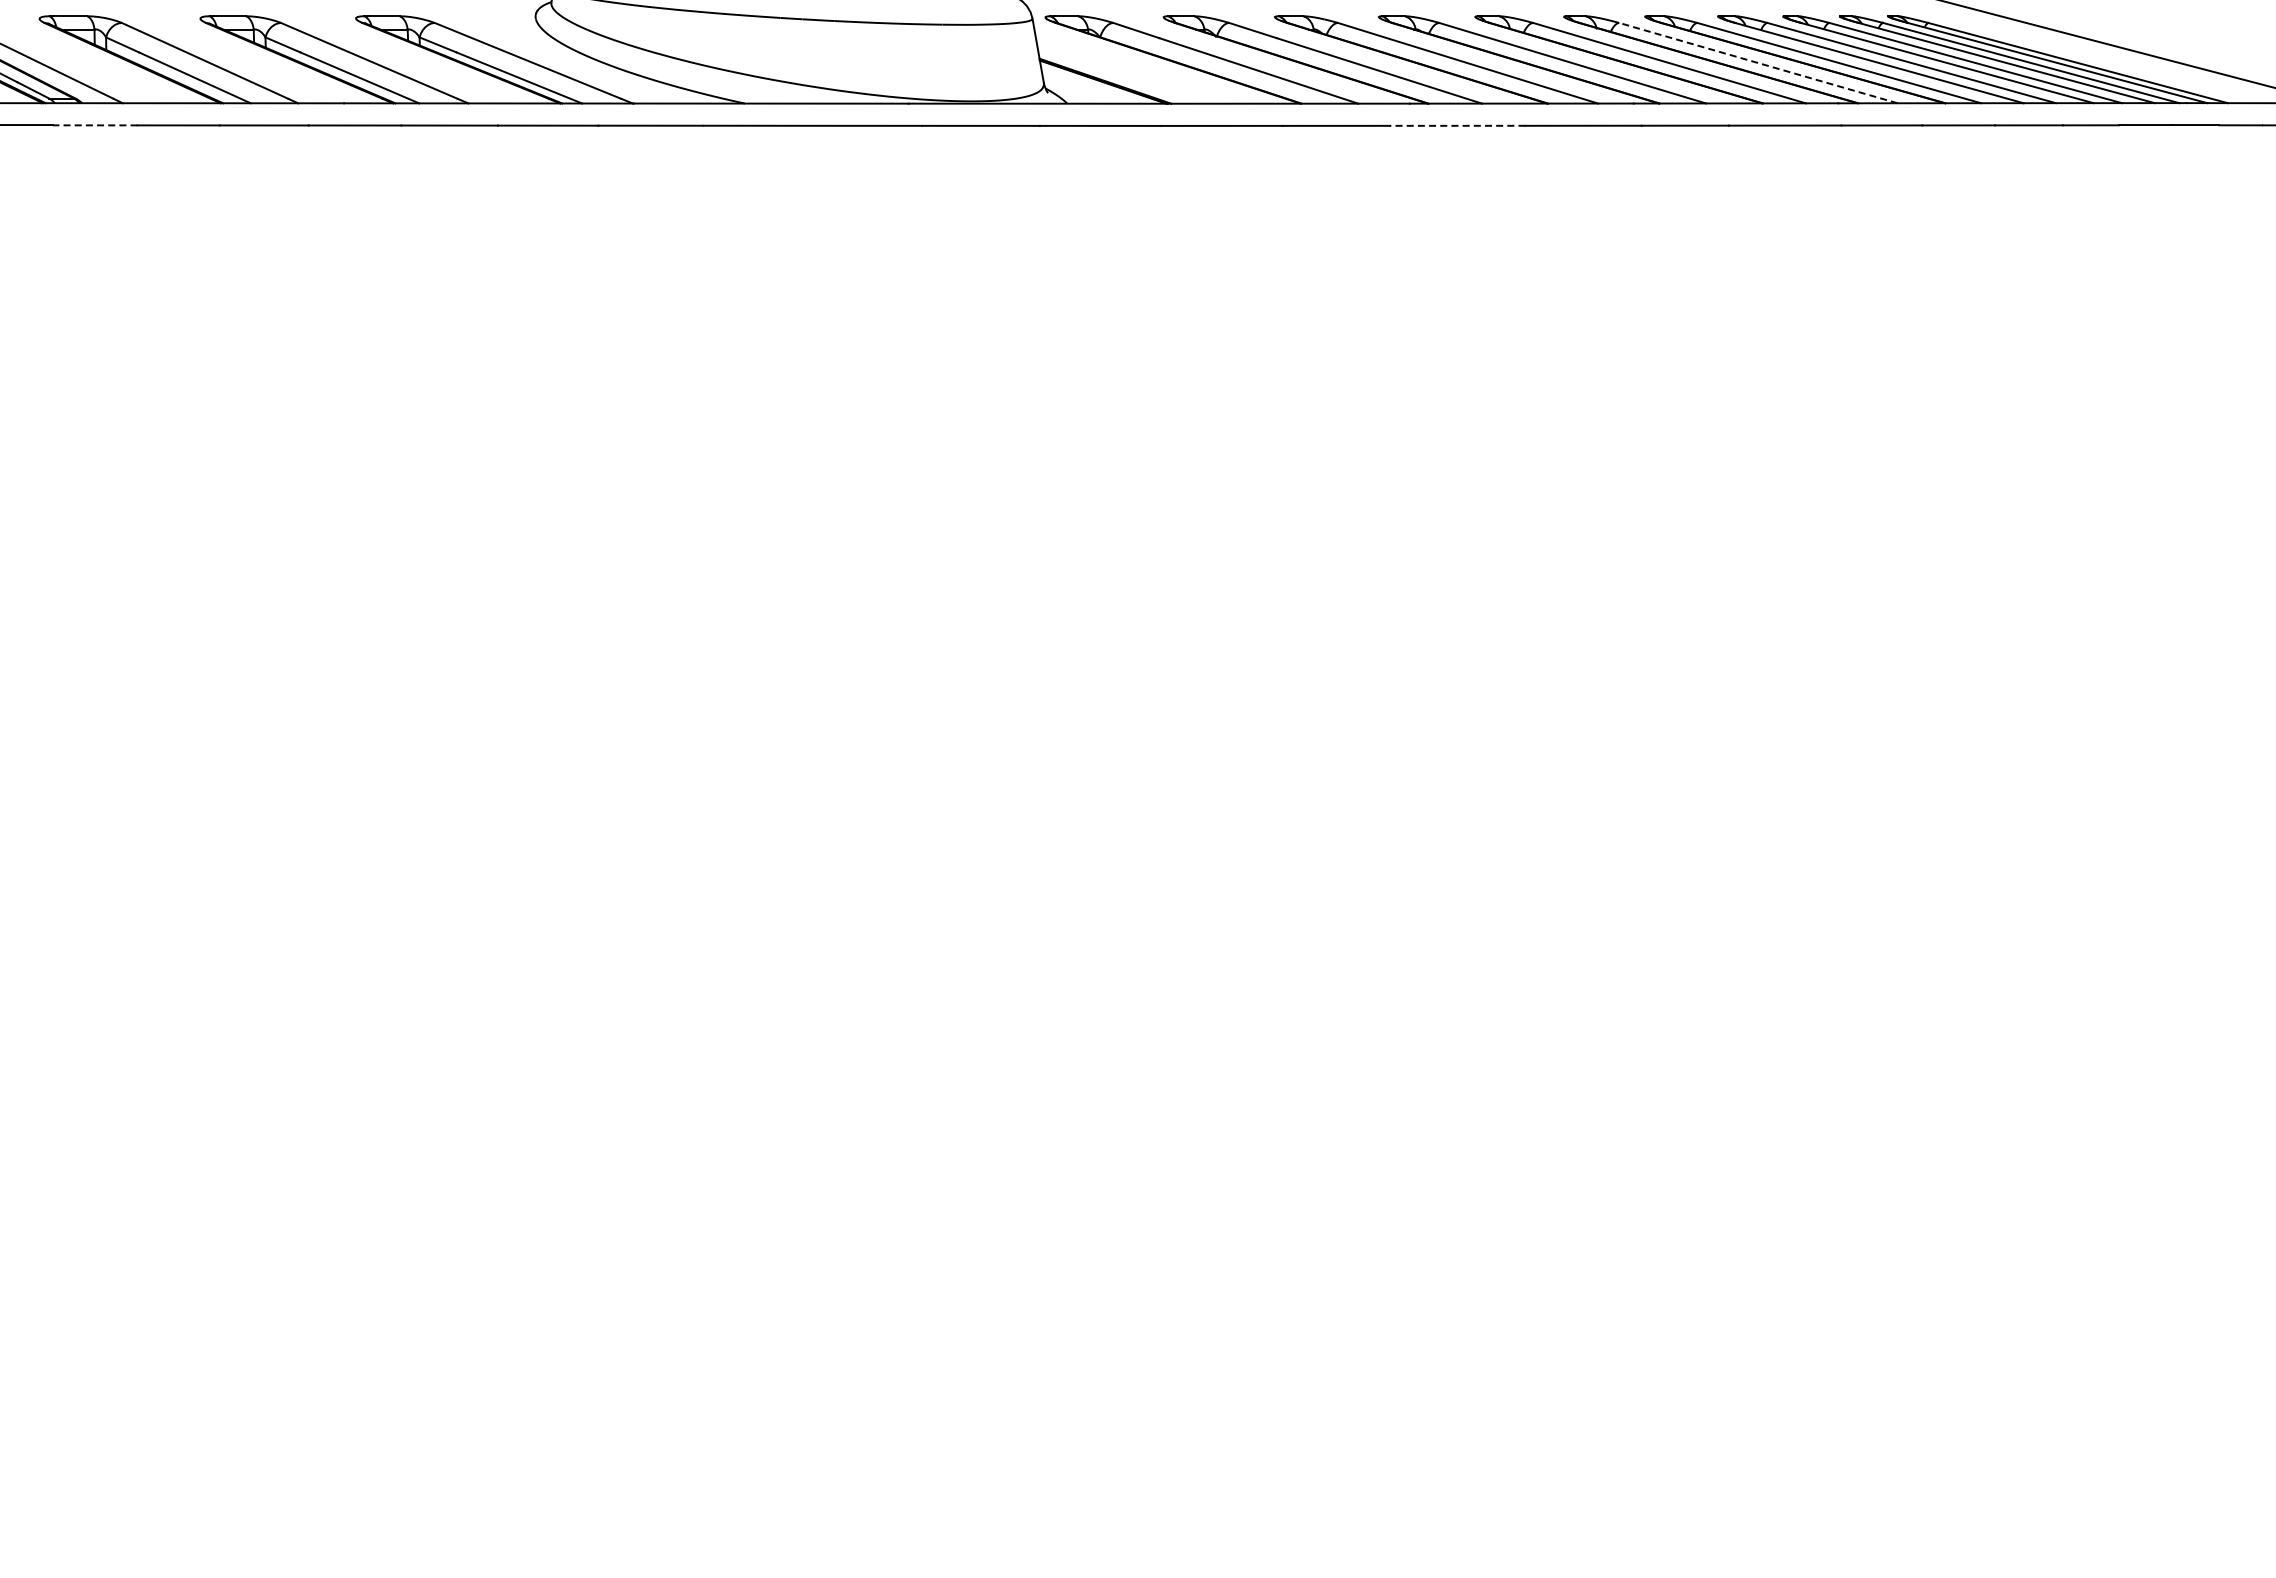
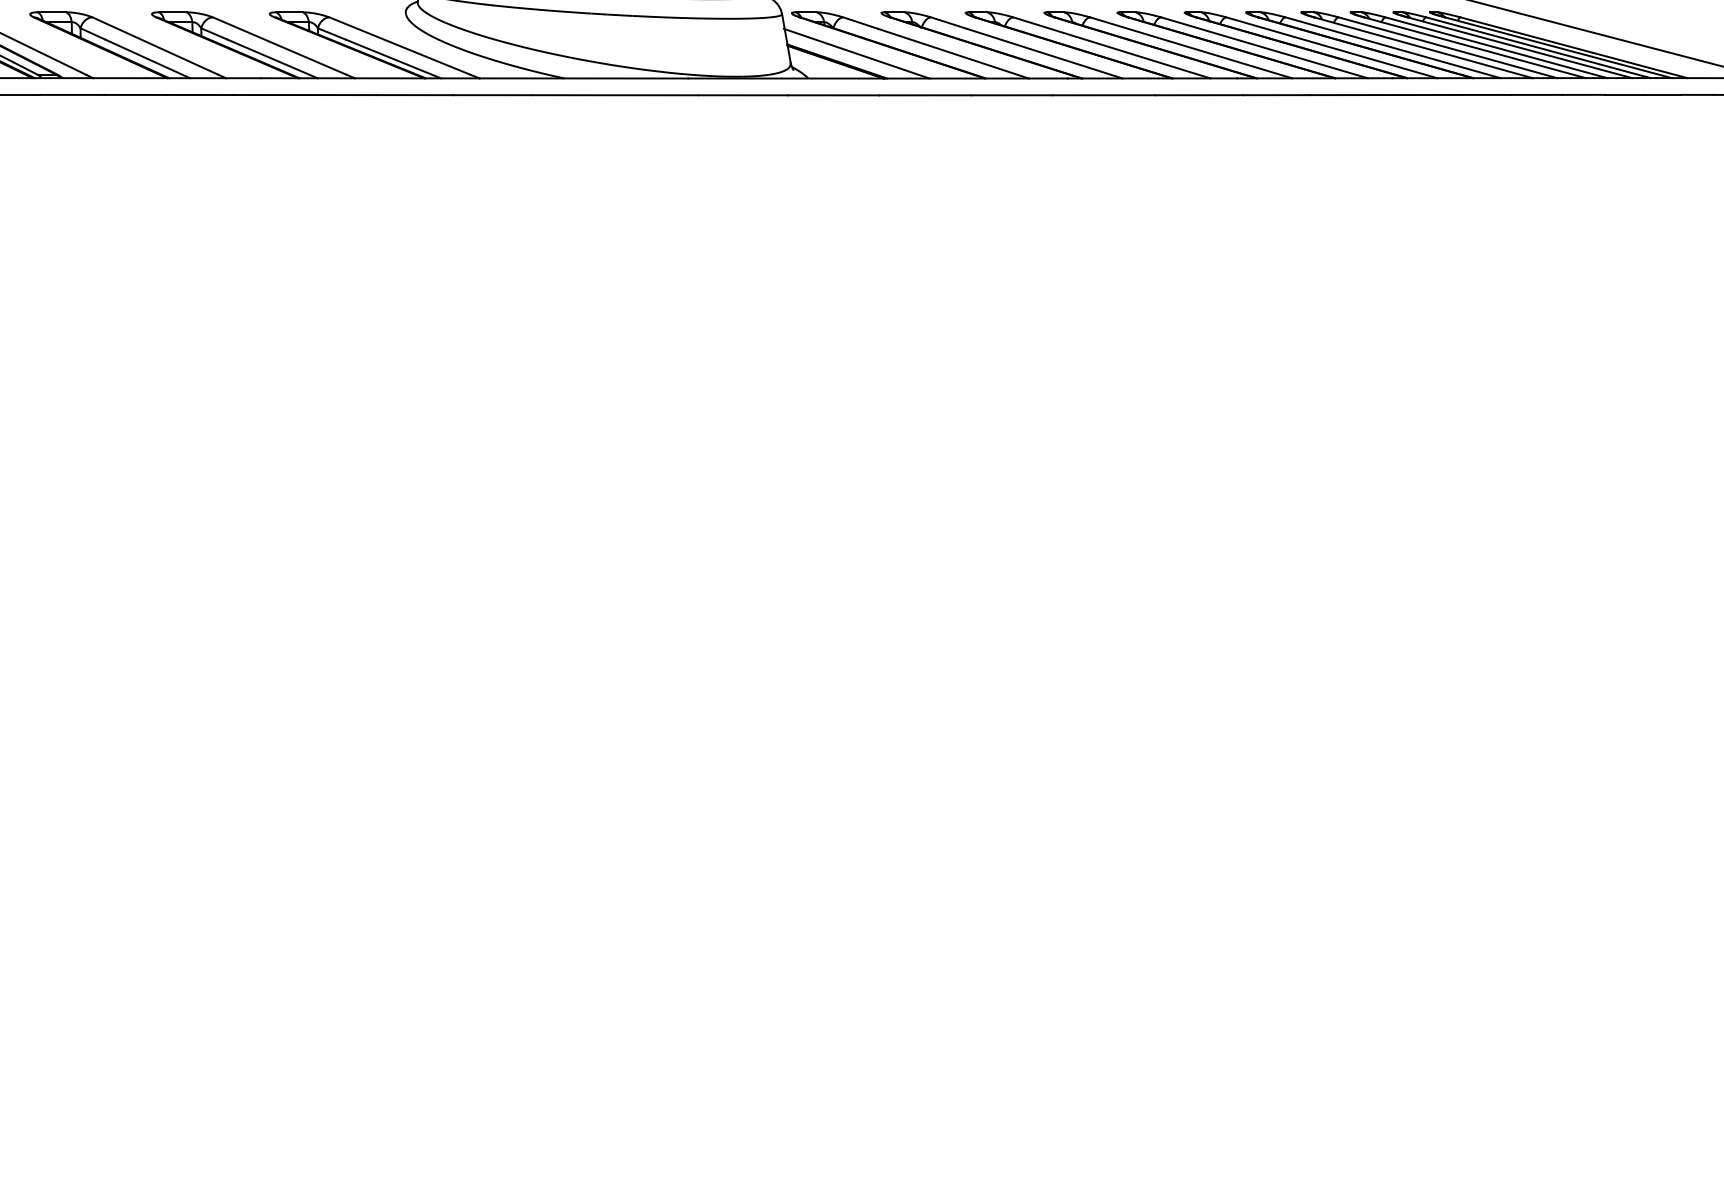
line: (1758, 63) -> (1331, 48), dashed -> solid
line: (1130, 70) -> (856, 53), added
line: (94, 125) -> (71, 95), dashed -> solid
line: (1457, 125) -> (1103, 95), dashed -> solid

